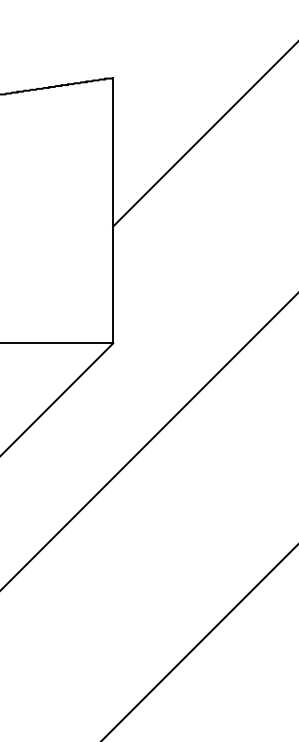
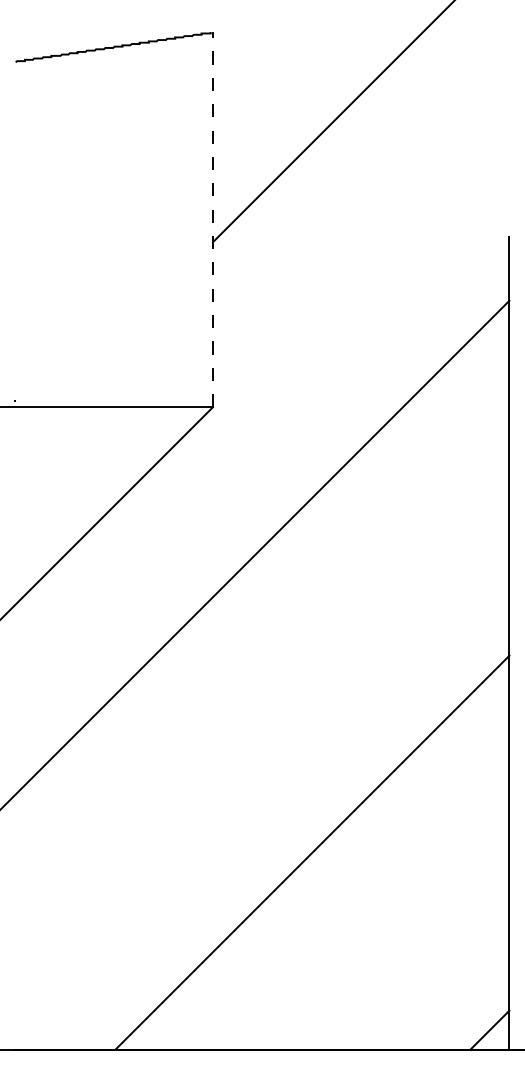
line: (112, 210) -> (212, 219), solid -> dashed

